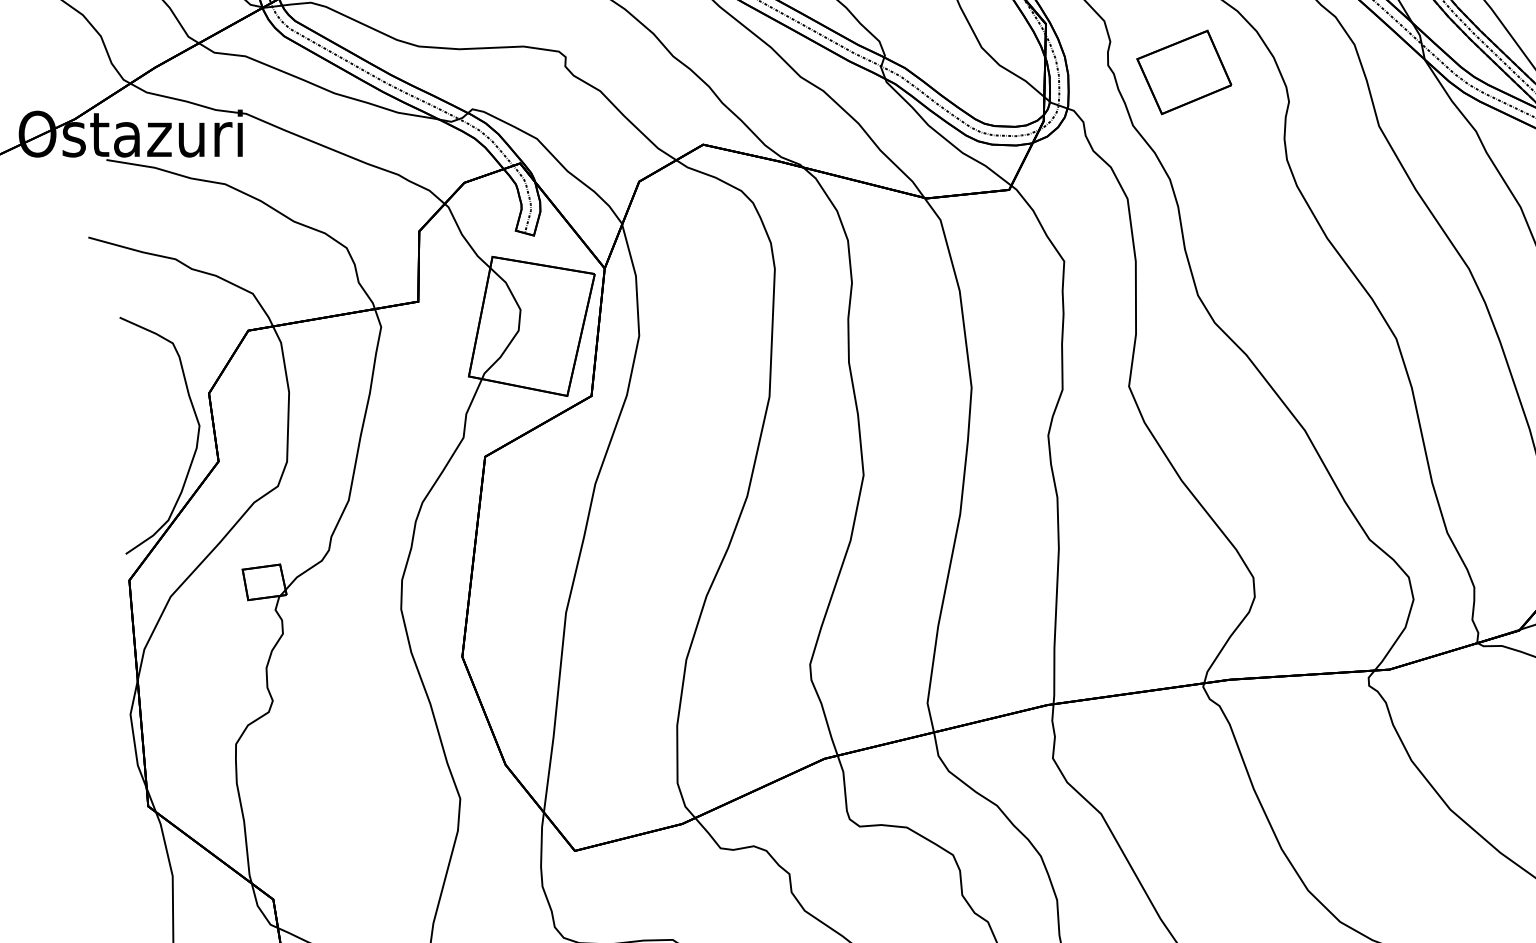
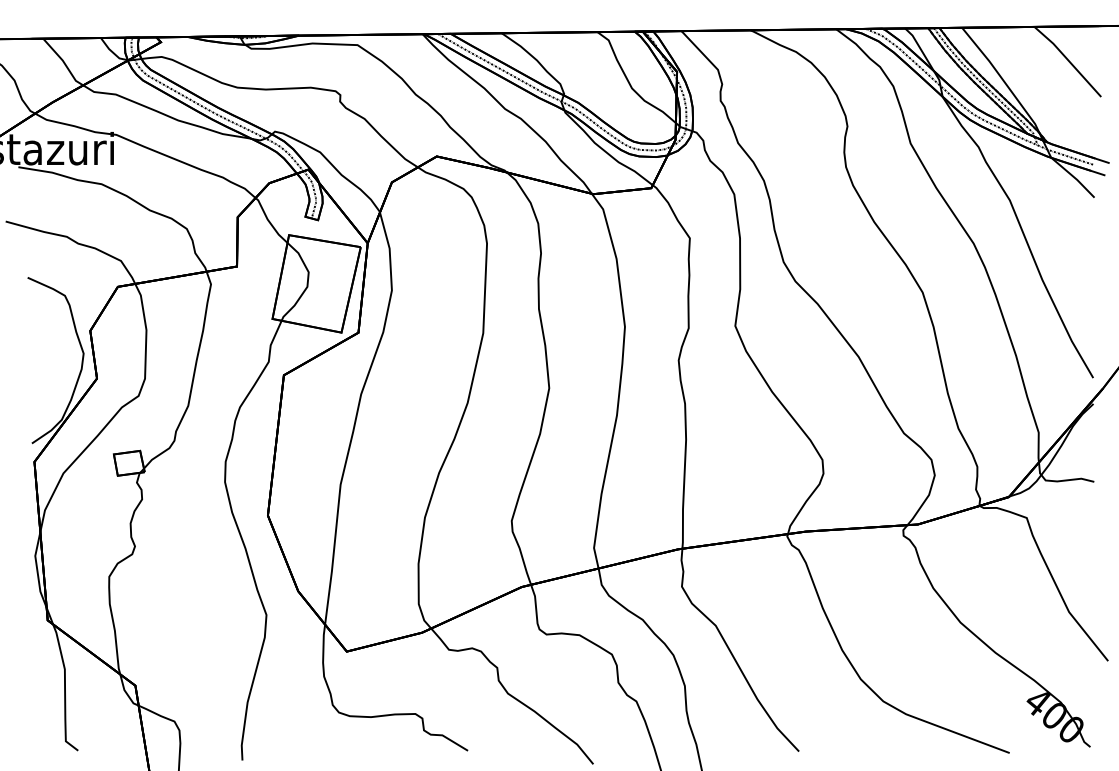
part: (1183, 71) -> (773, 105), removed

